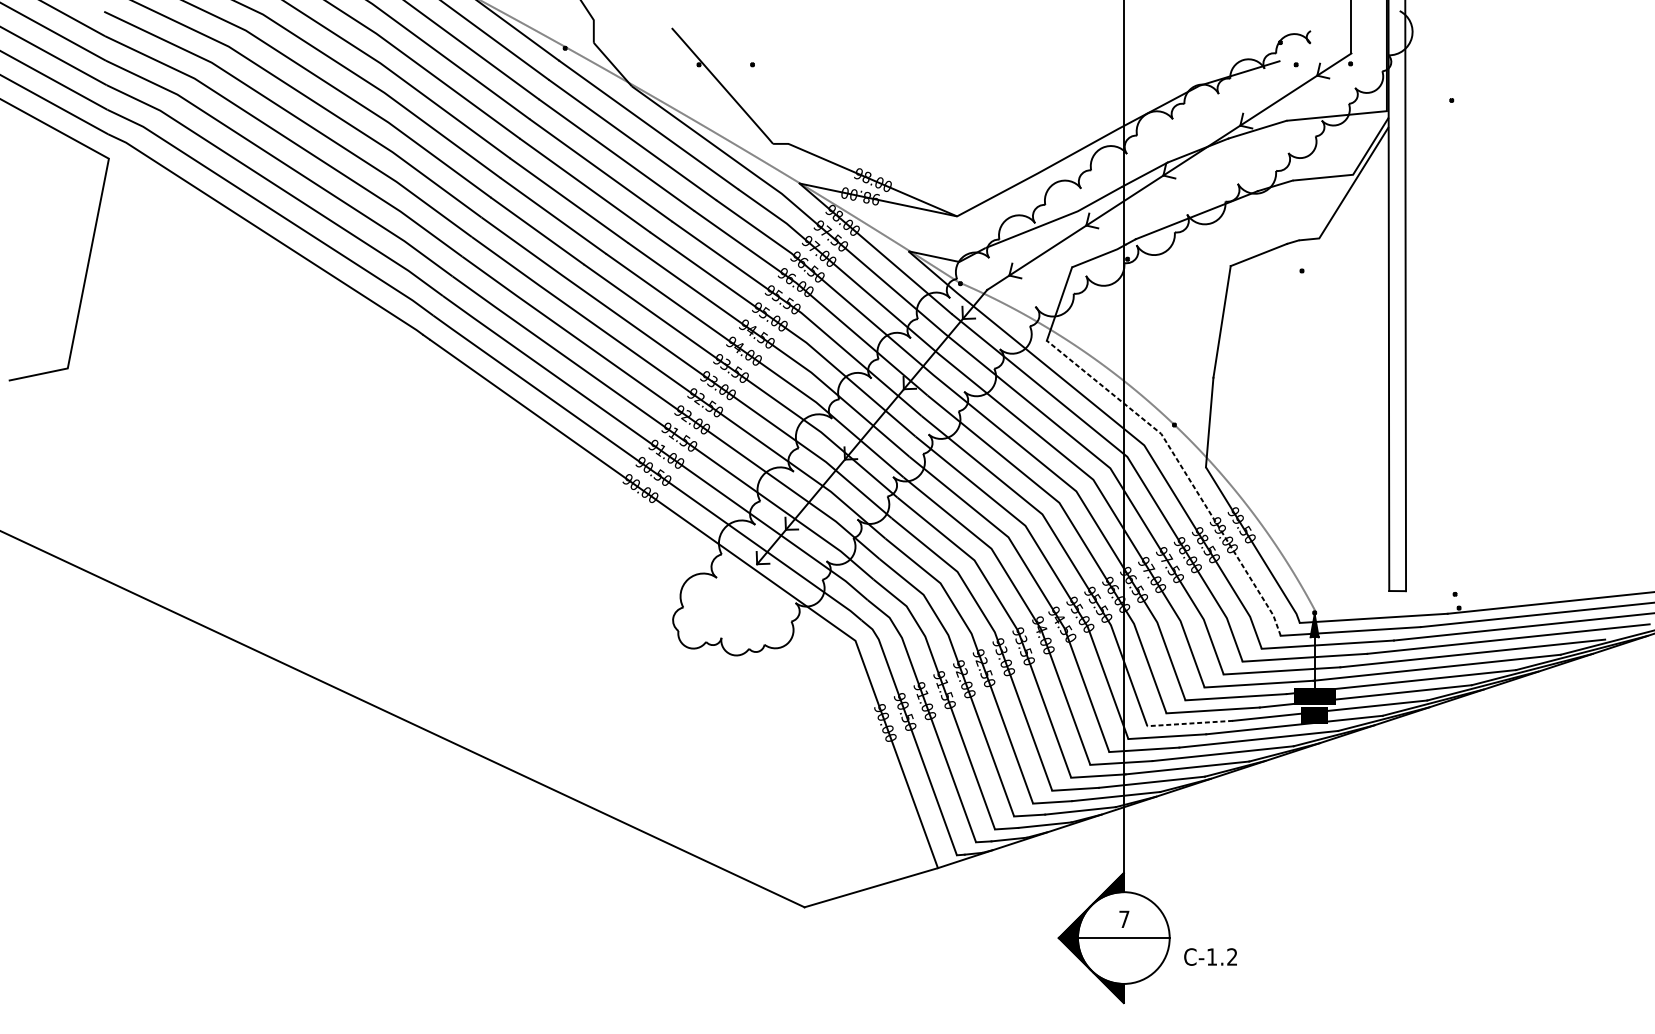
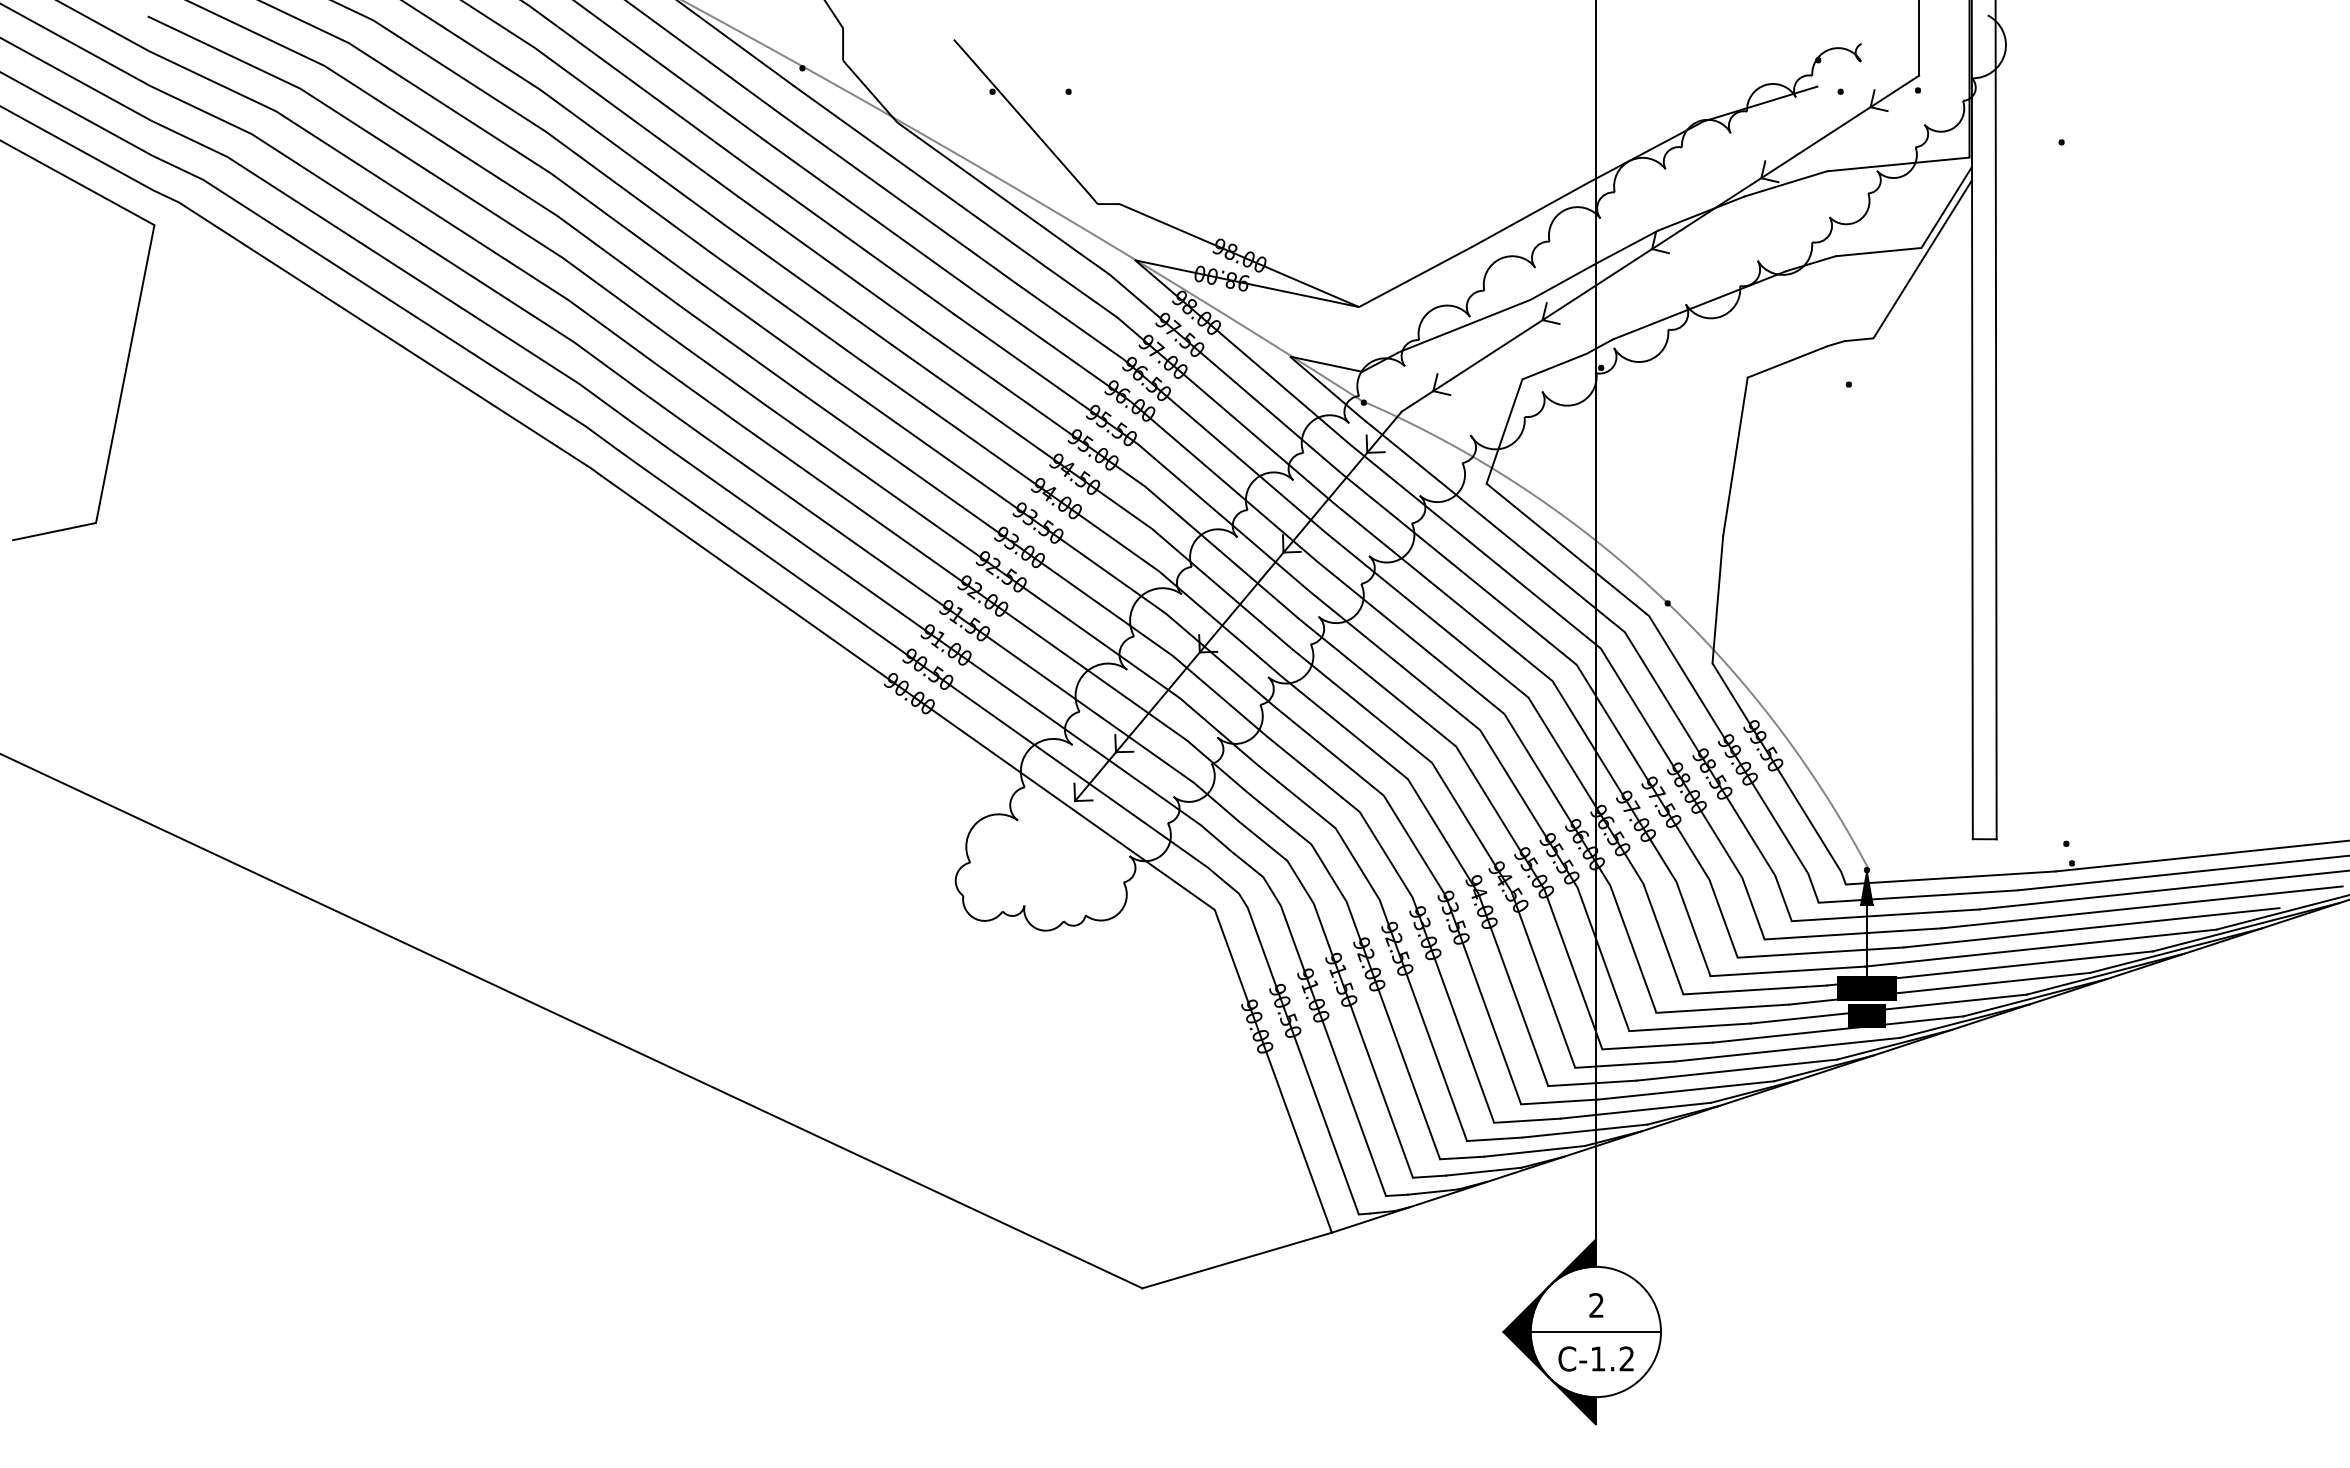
line: (1184, 470) -> (1681, 668), dashed -> solid
line: (1190, 723) -> (1690, 1027), dashed -> solid
text: (1124, 919) -> (1596, 1305), 7 -> 2
text: (1210, 956) -> (1595, 1358), moved

